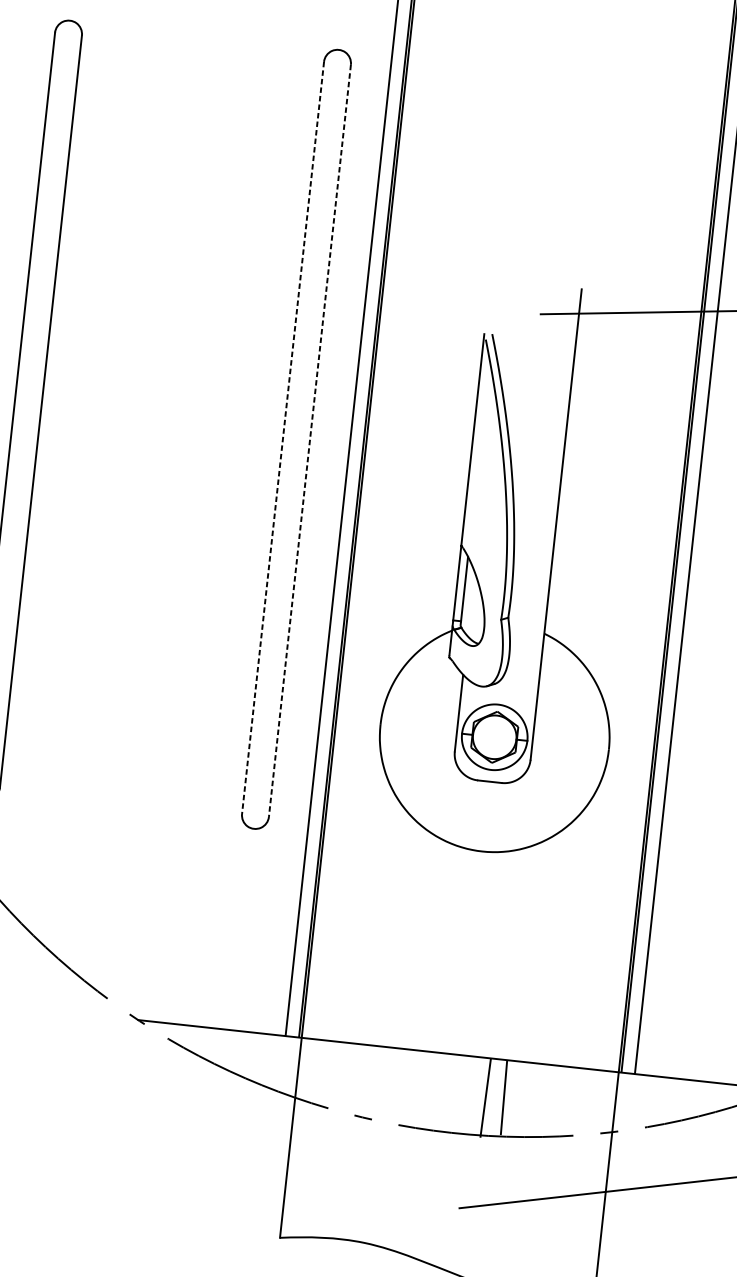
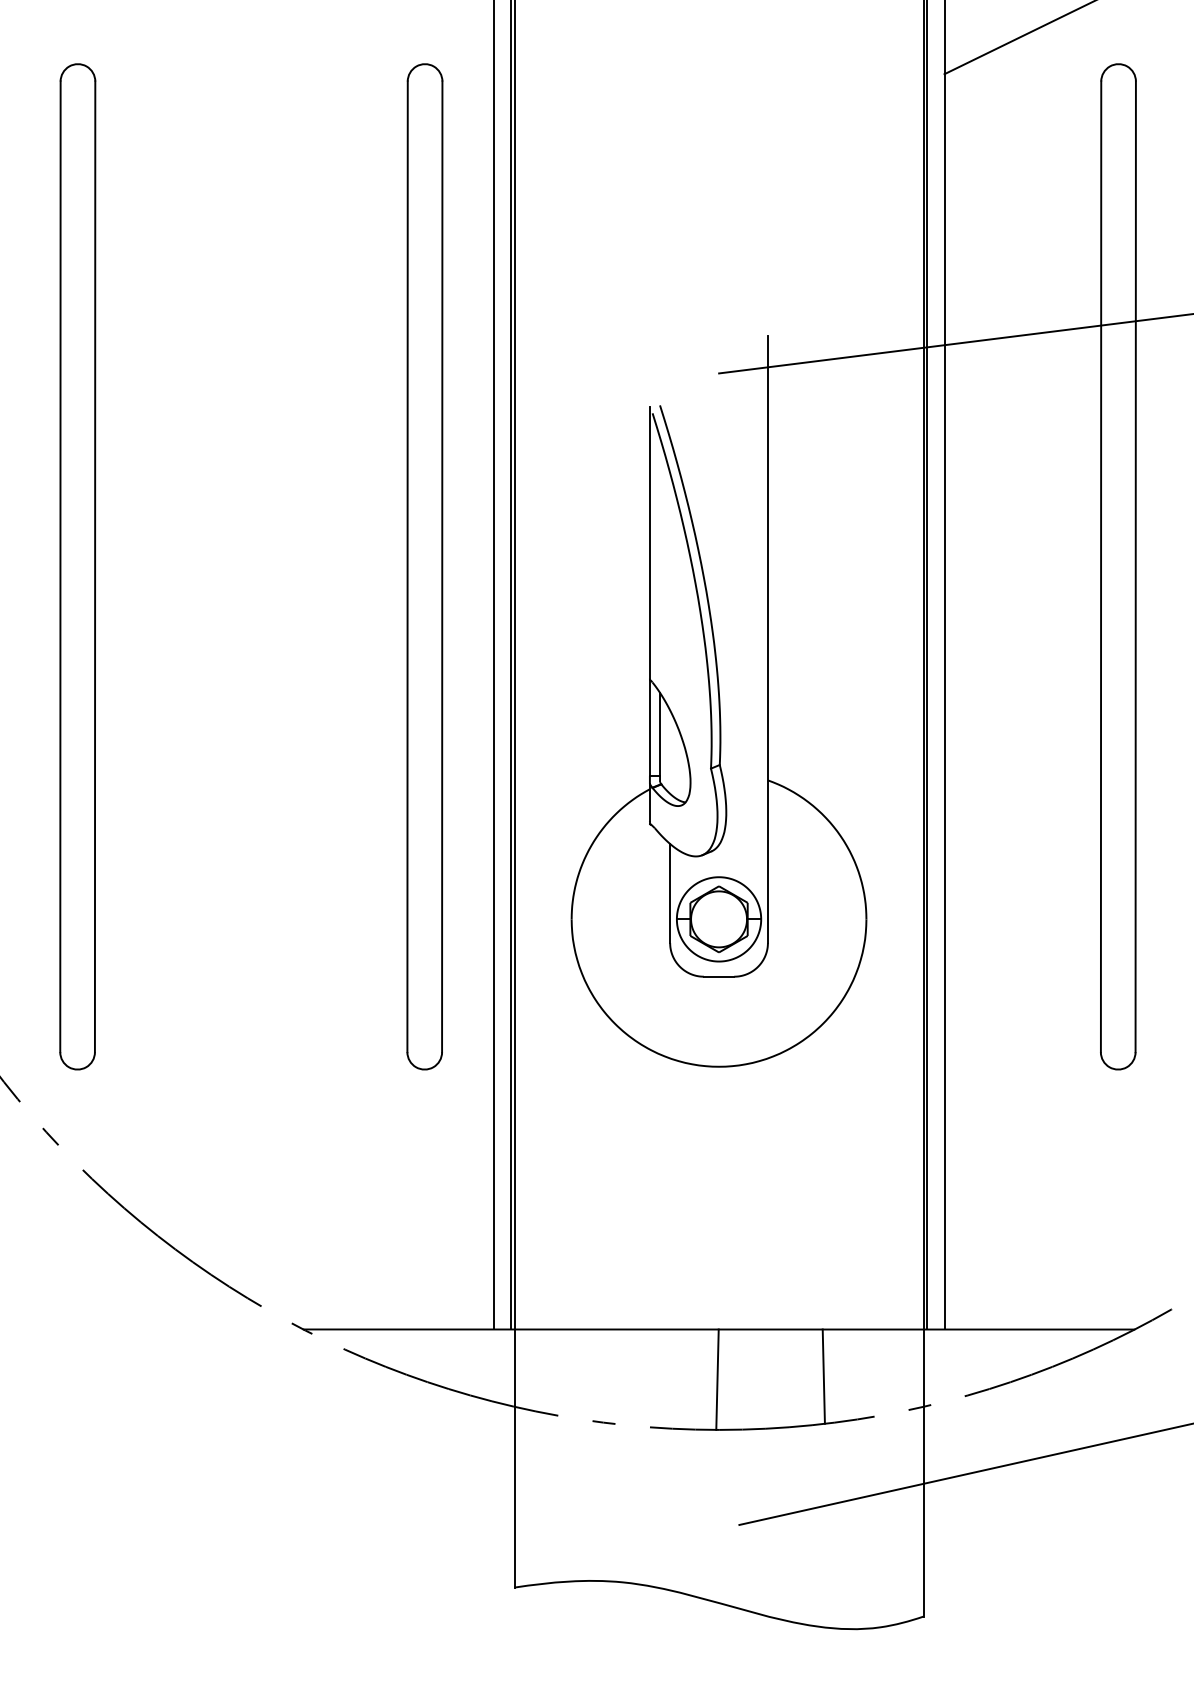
line: (282, 438) -> (407, 567), dashed -> solid
line: (310, 441) -> (442, 567), dashed -> solid
line: (485, 1097) -> (717, 1379), moved
line: (503, 1097) -> (823, 1376), moved

